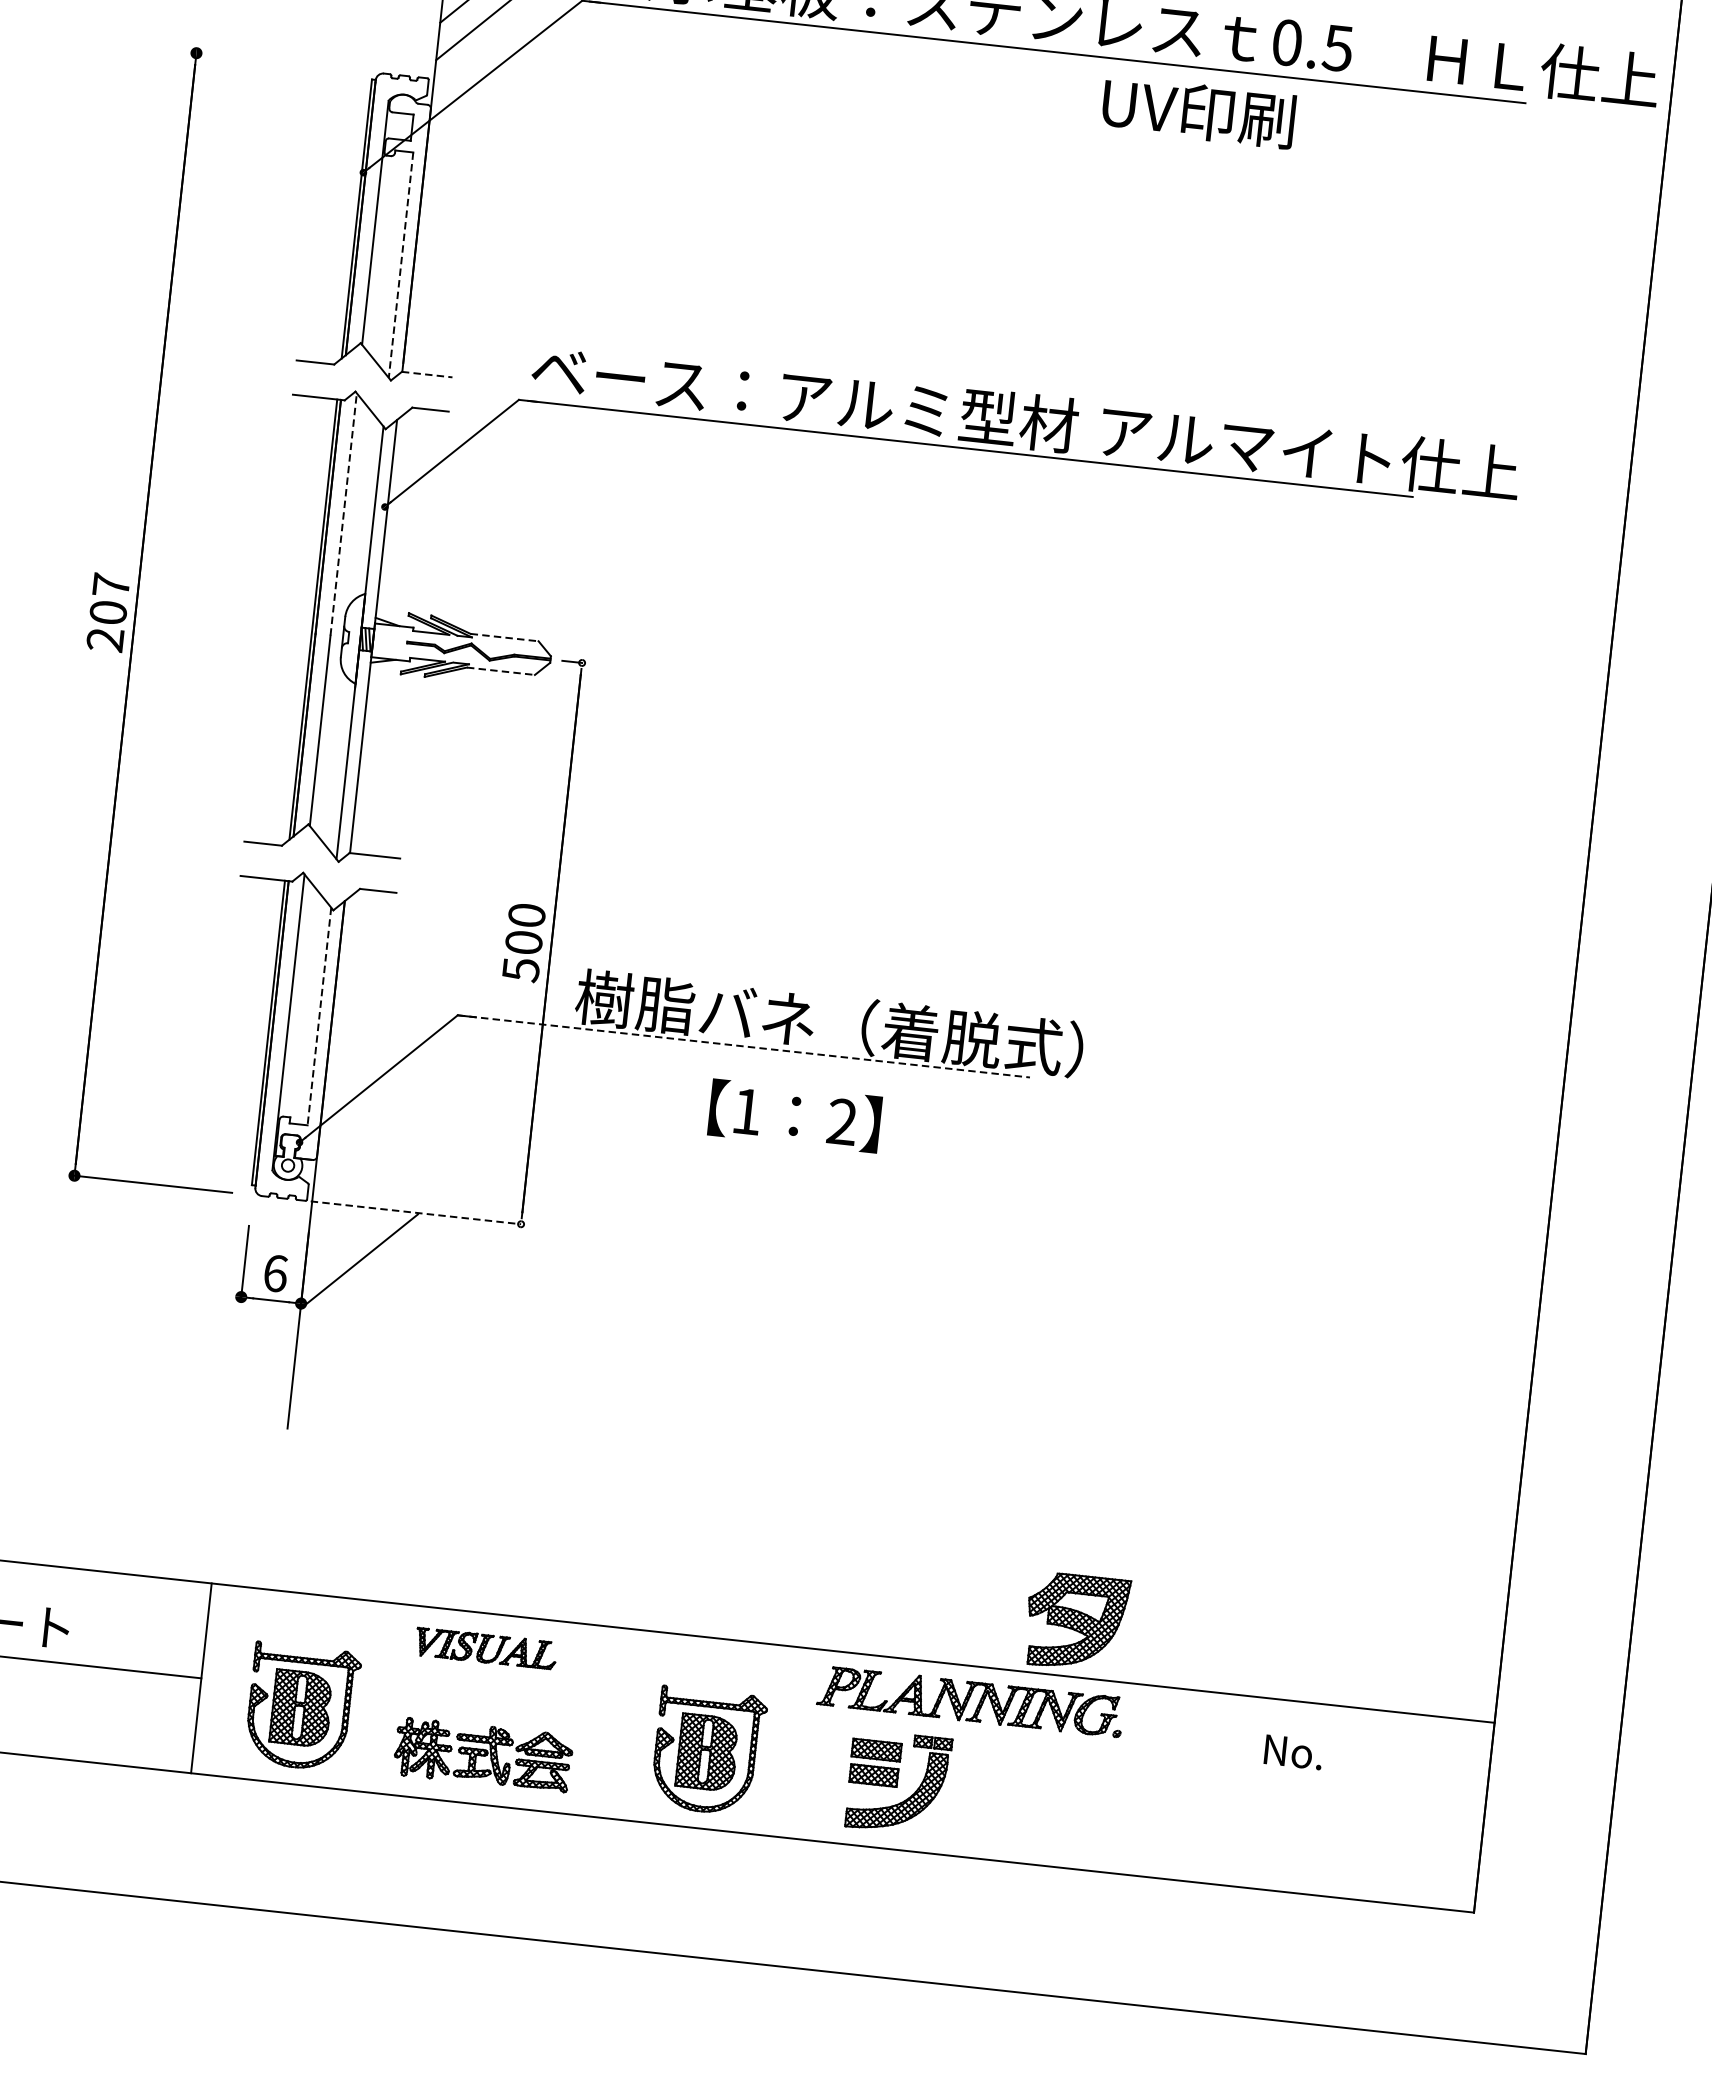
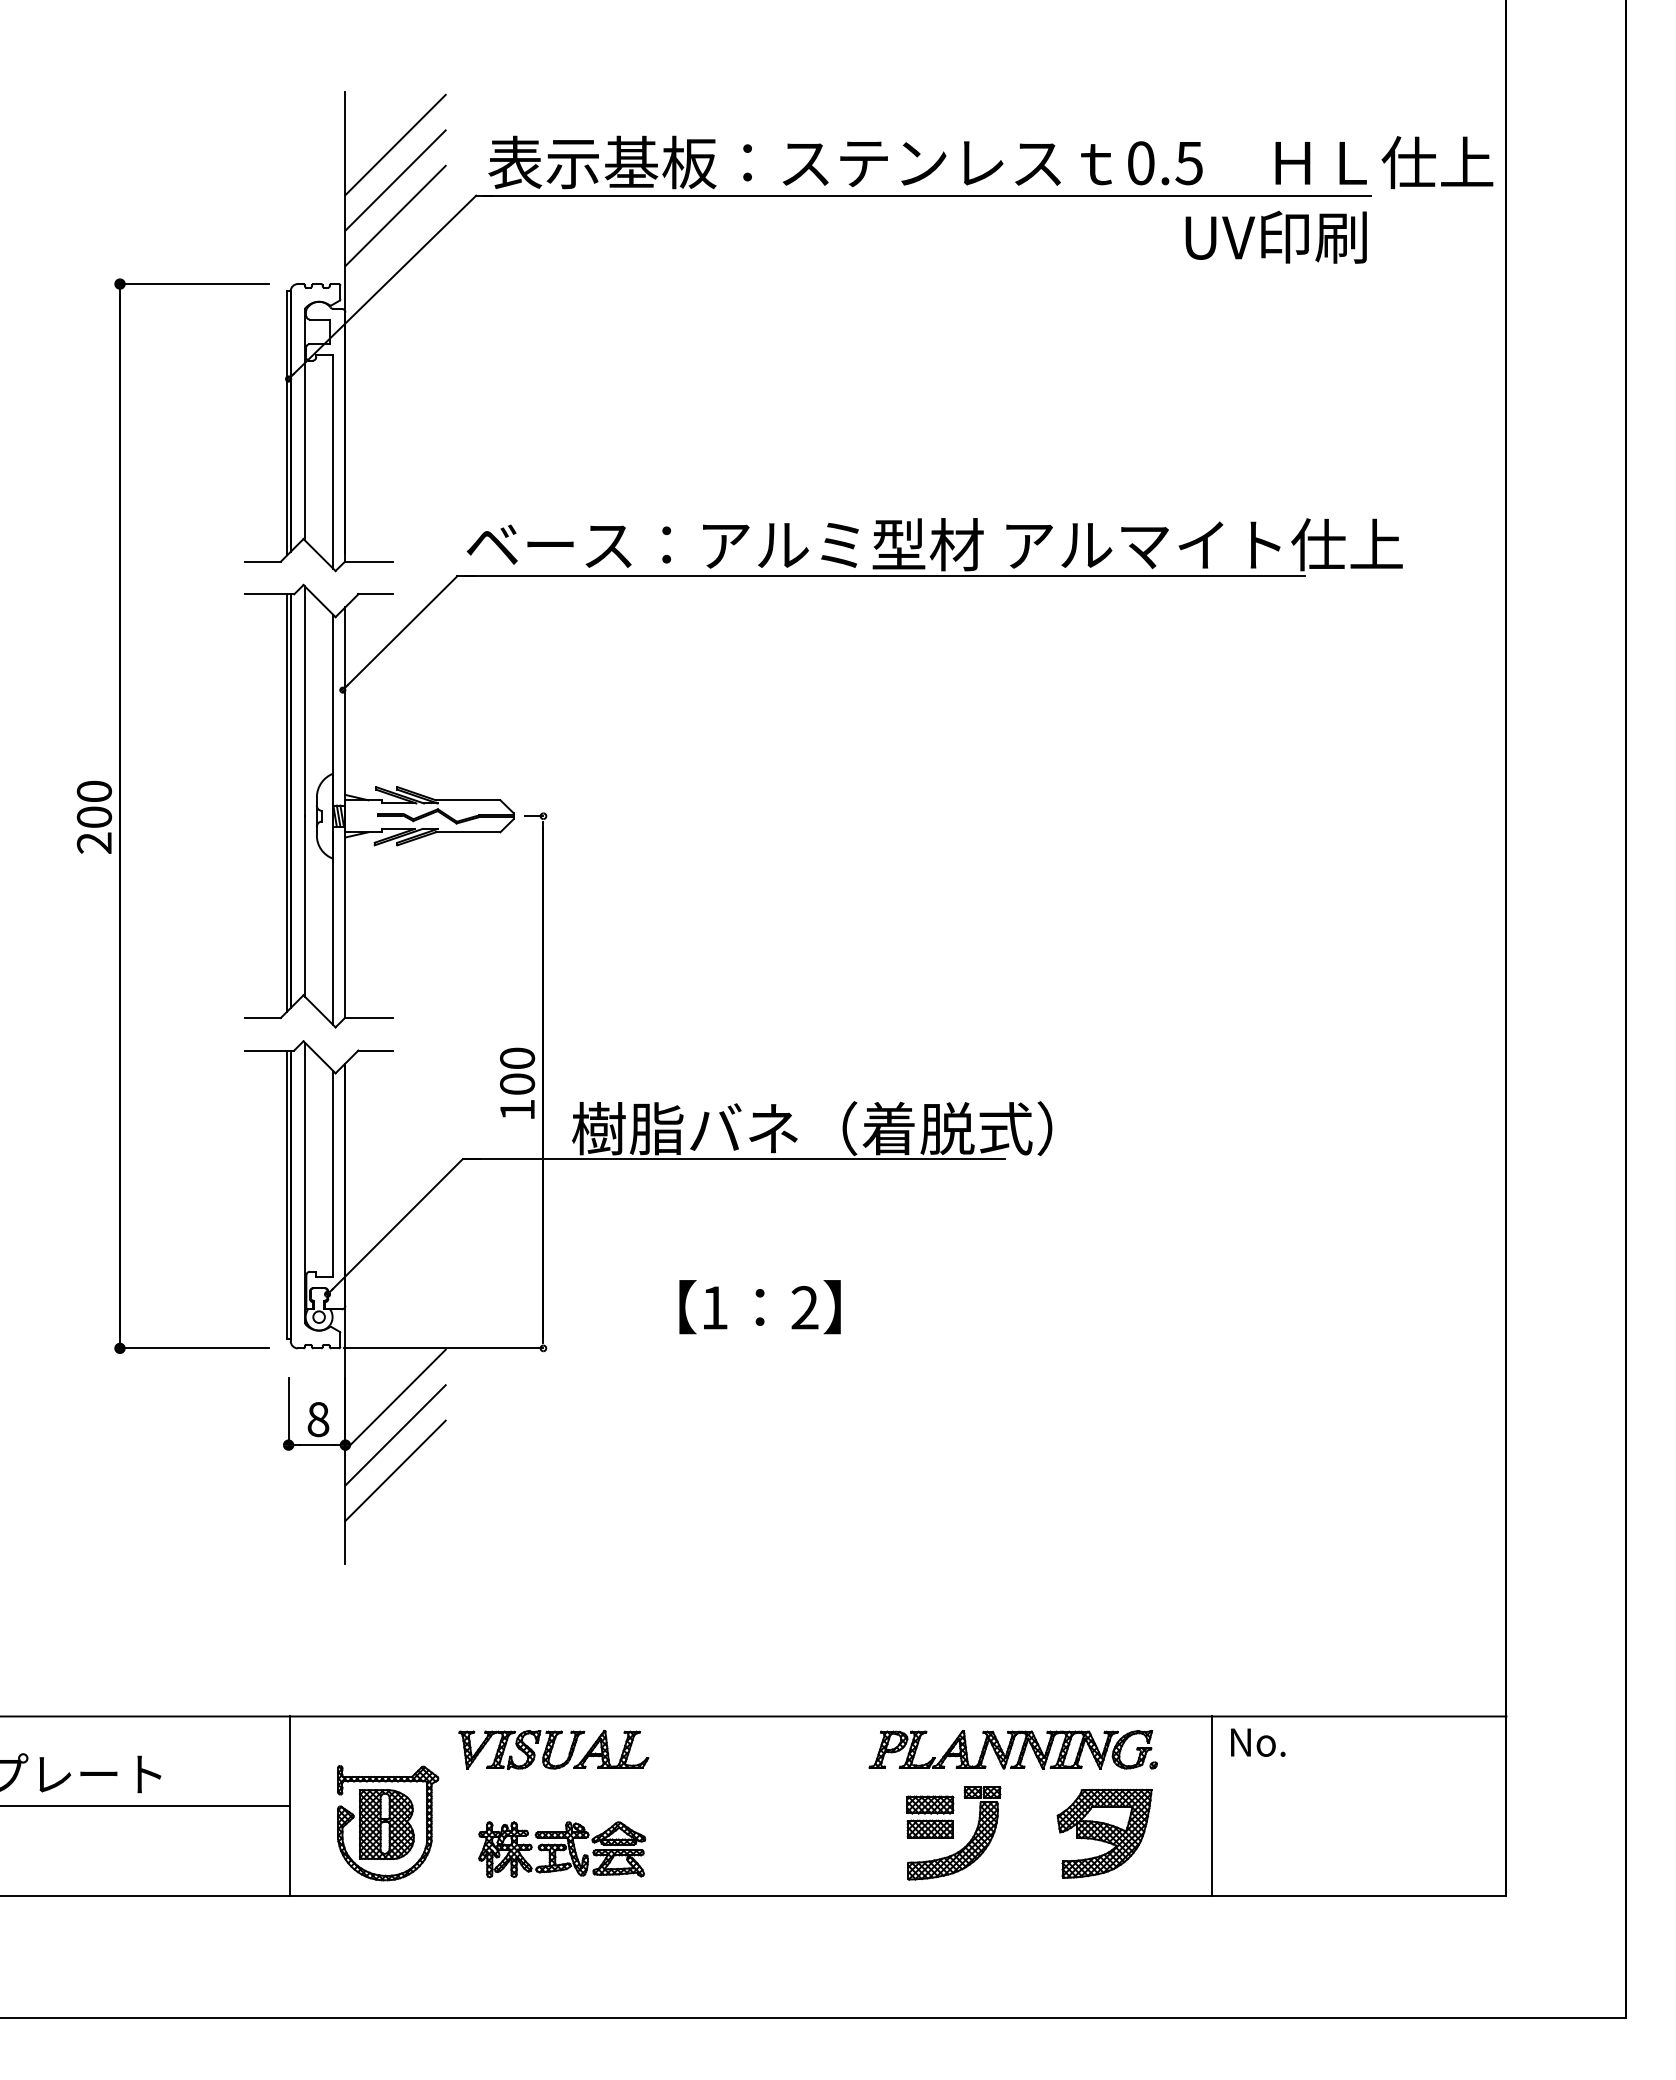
line: (274, 62) -> (194, 284), added
text: (1198, 111) -> (1275, 236), moved
line: (401, 264) -> (333, 461), dashed -> solid
line: (426, 374) -> (368, 561), dashed -> solid
line: (343, 514) -> (304, 701), dashed -> solid
text: (111, 585) -> (94, 791), 207 -> 200
line: (504, 637) -> (468, 800), dashed -> solid
line: (501, 671) -> (468, 832), dashed -> solid
text: (520, 970) -> (517, 1110), 500 -> 100
line: (319, 1016) -> (333, 1174), dashed -> solid
line: (744, 1046) -> (734, 1159), dashed -> solid
text: (794, 1116) -> (759, 1307), moved
line: (415, 1212) -> (443, 1348), dashed -> solid
text: (275, 1273) -> (318, 1419), 6 -> 8
line: (355, 1299) -> (395, 1435), added
line: (351, 1336) -> (395, 1470), added
part: (1076, 1621) -> (1104, 1833), moved
part: (485, 1648) -> (553, 1749), size x1.43
part: (709, 1751) -> (773, 1823), removed
text: (1294, 1752) -> (1258, 1742), moved
line: (1174, 1784) -> (1212, 1806), added

